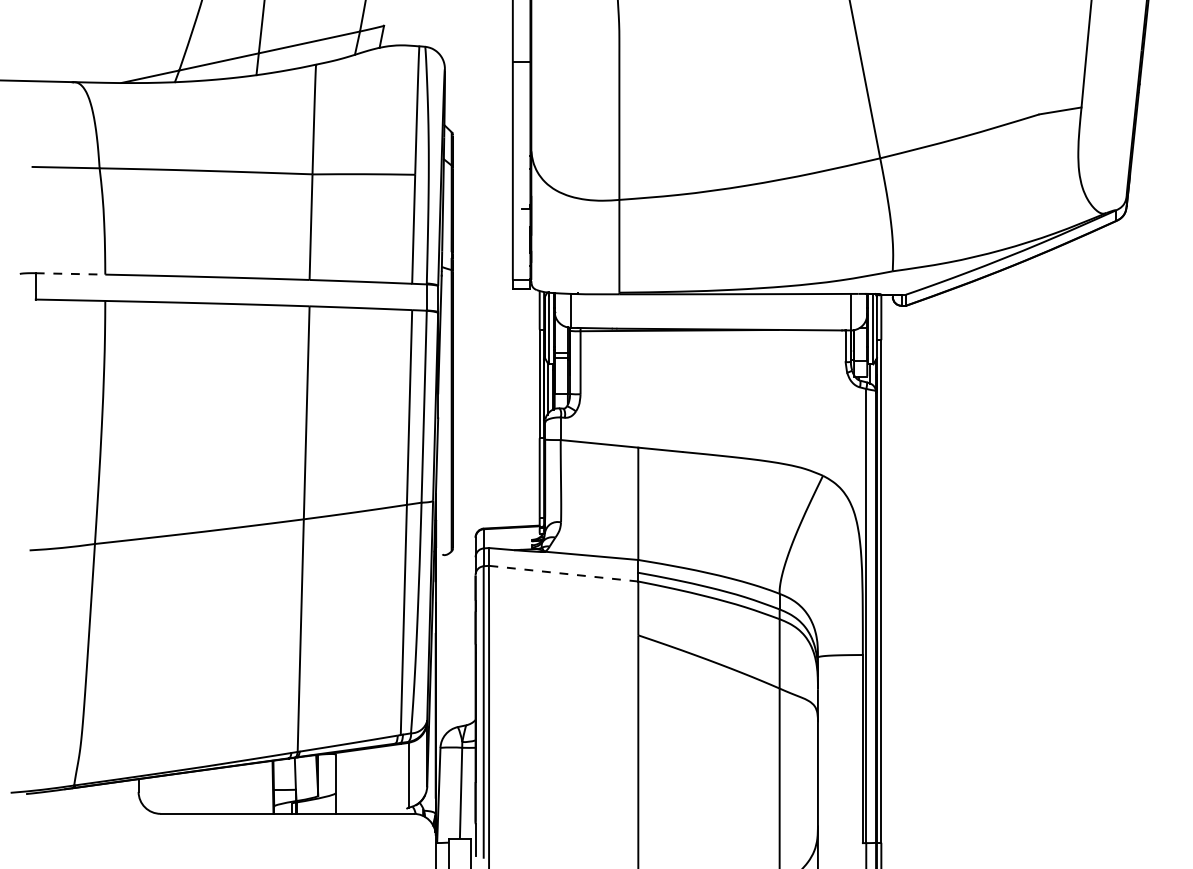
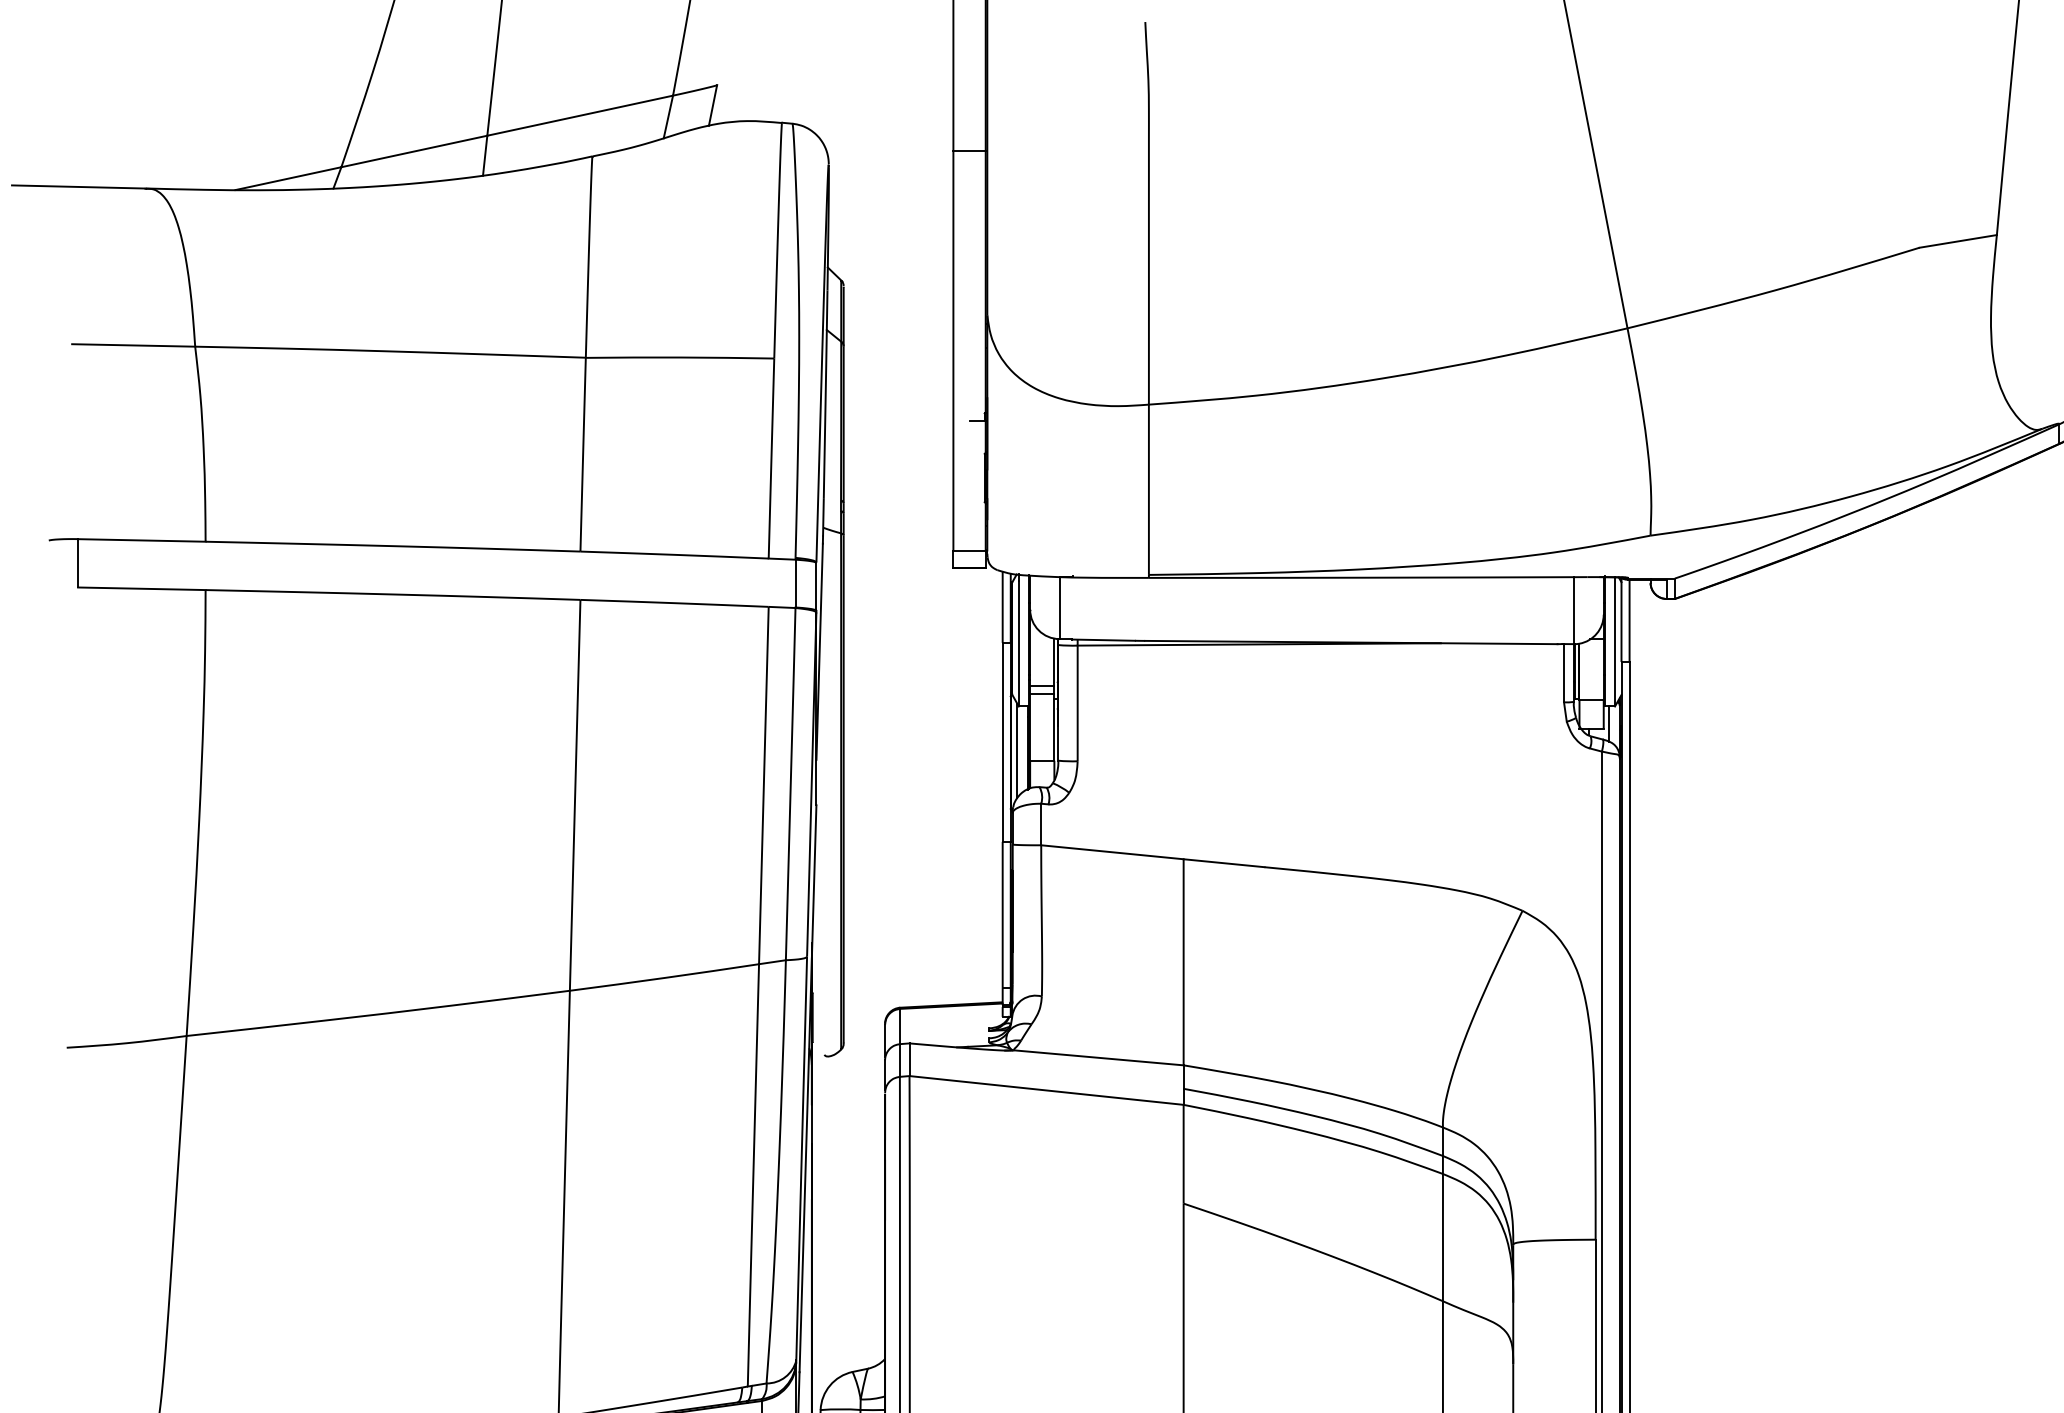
line: (70, 273) -> (141, 539), dashed -> solid
line: (563, 573) -> (1046, 1090), dashed -> solid

